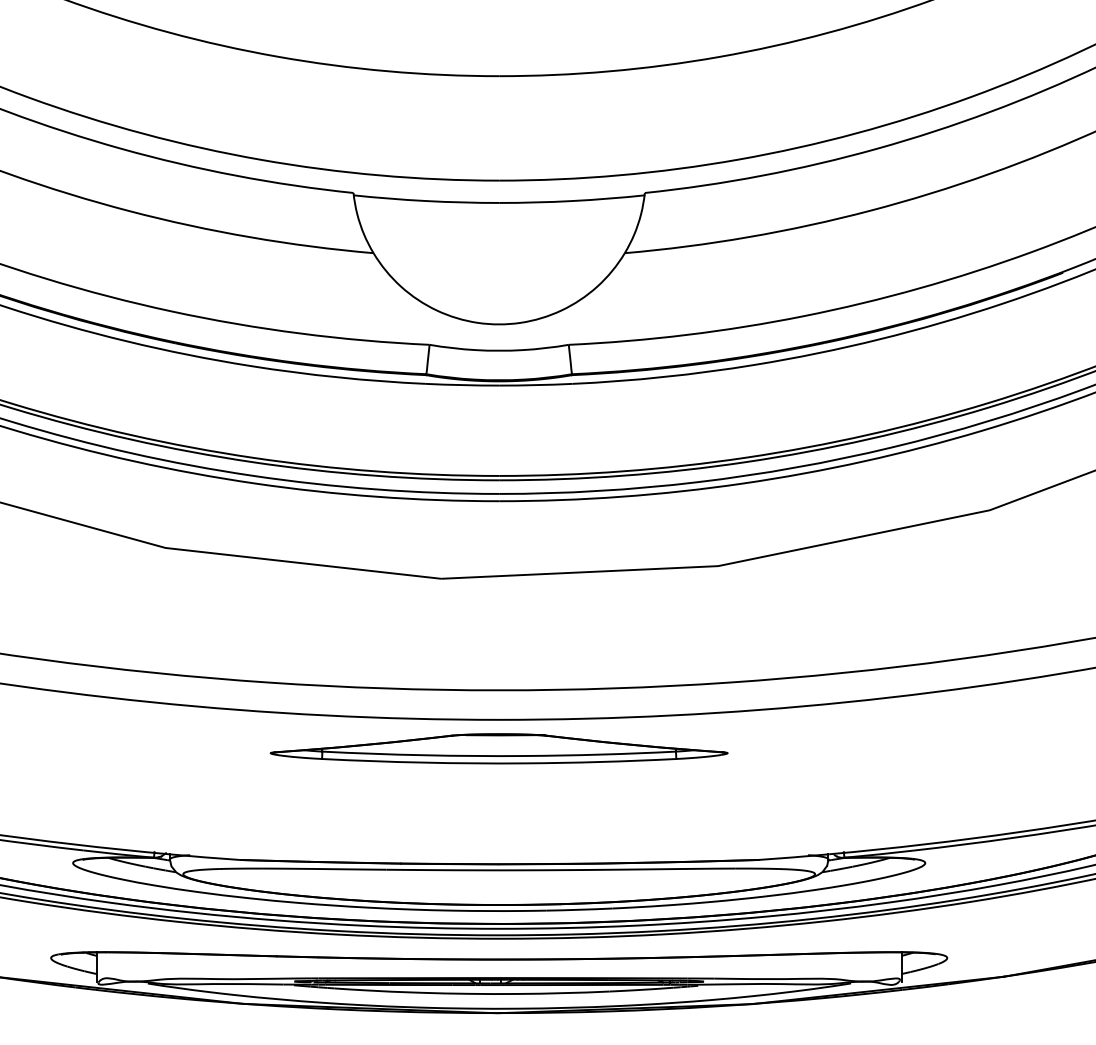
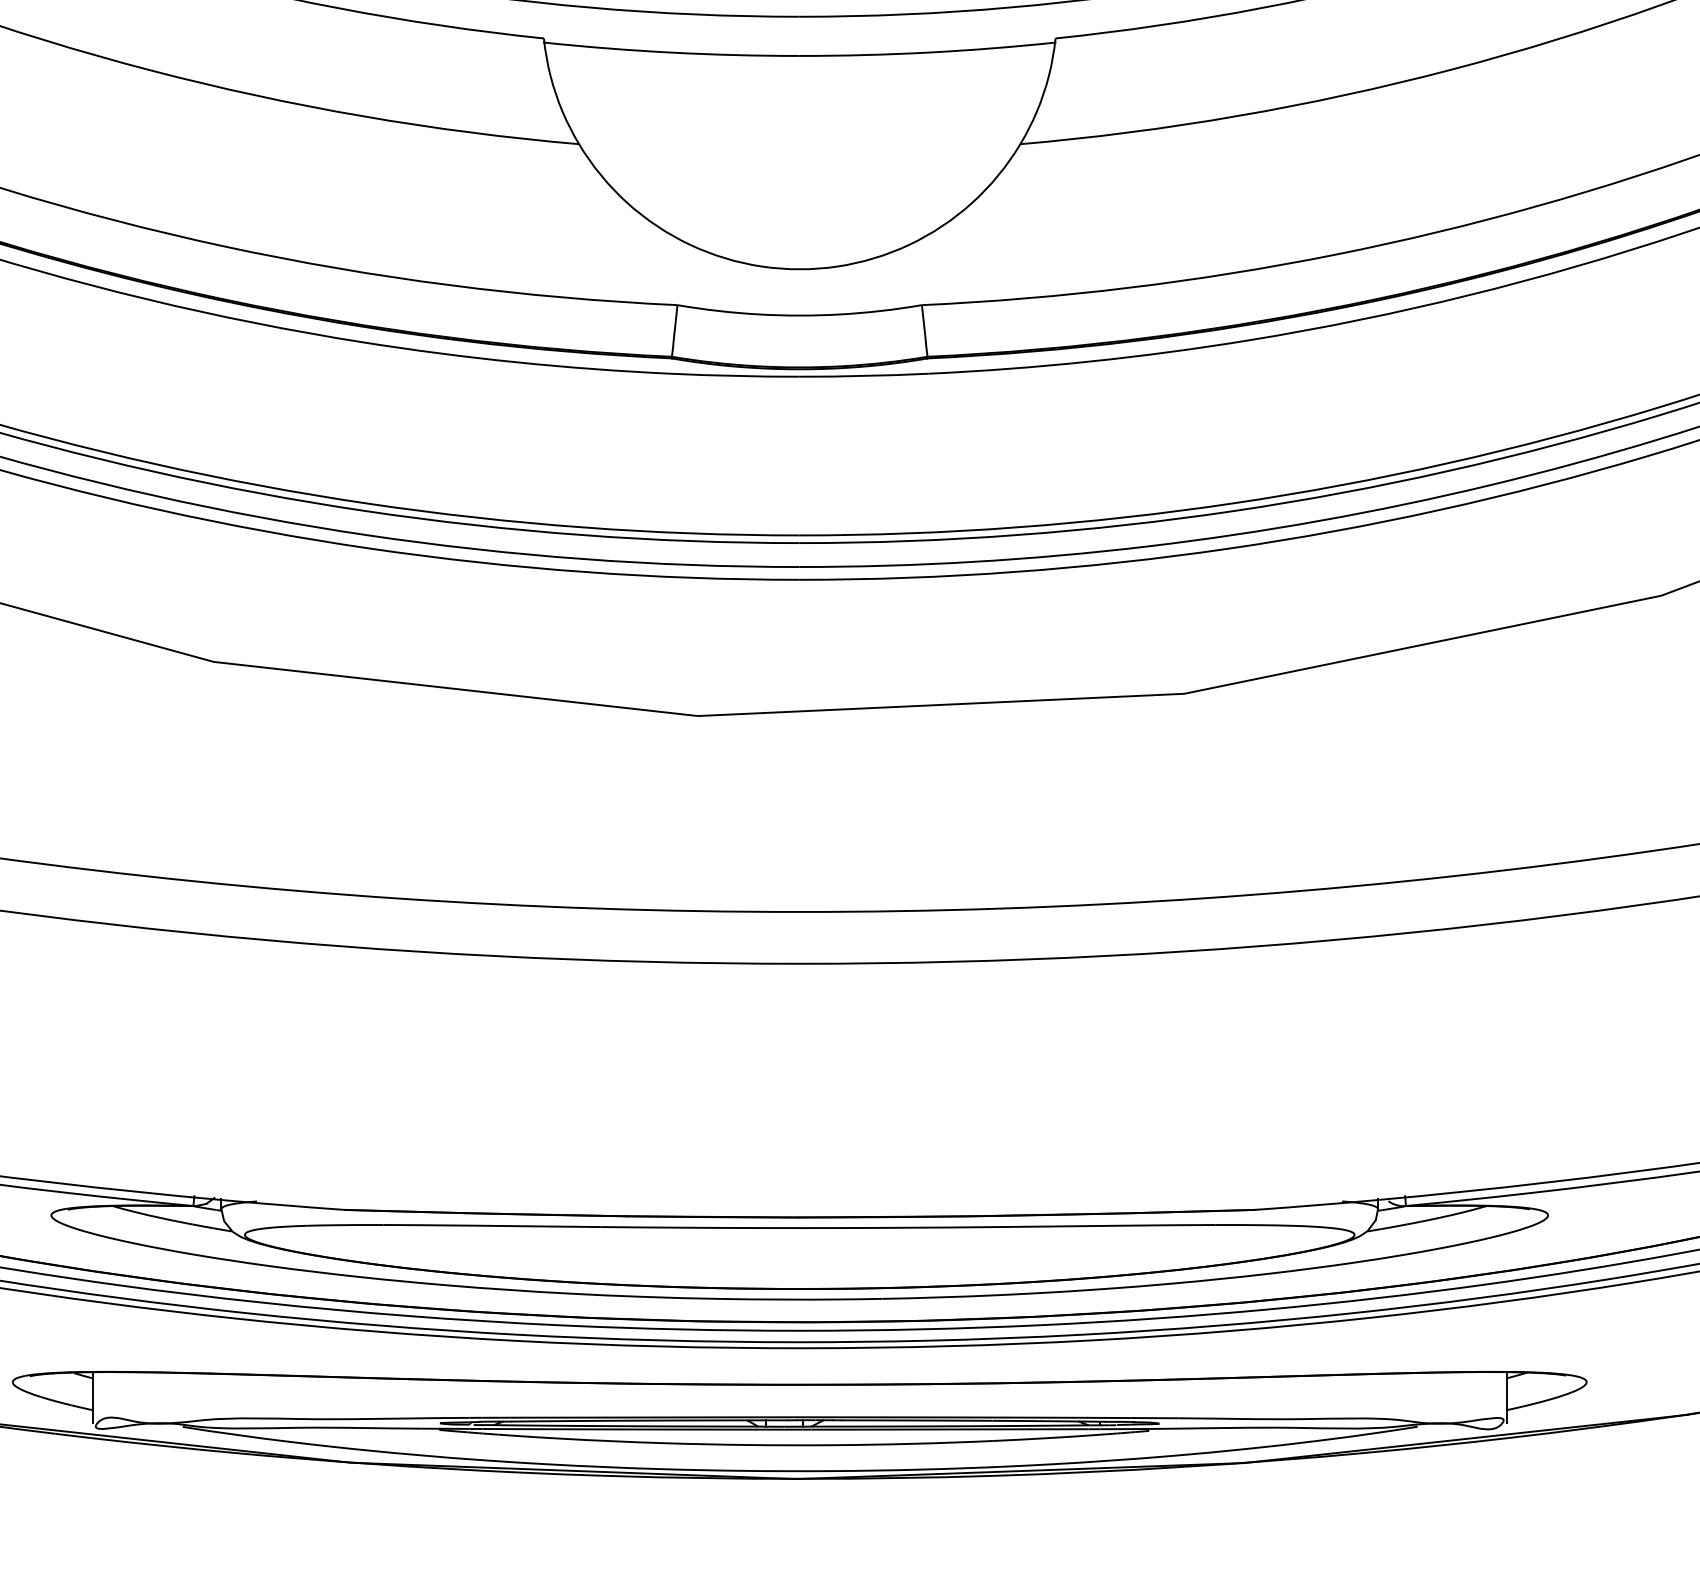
part: (498, 748) -> (798, 1014), removed

